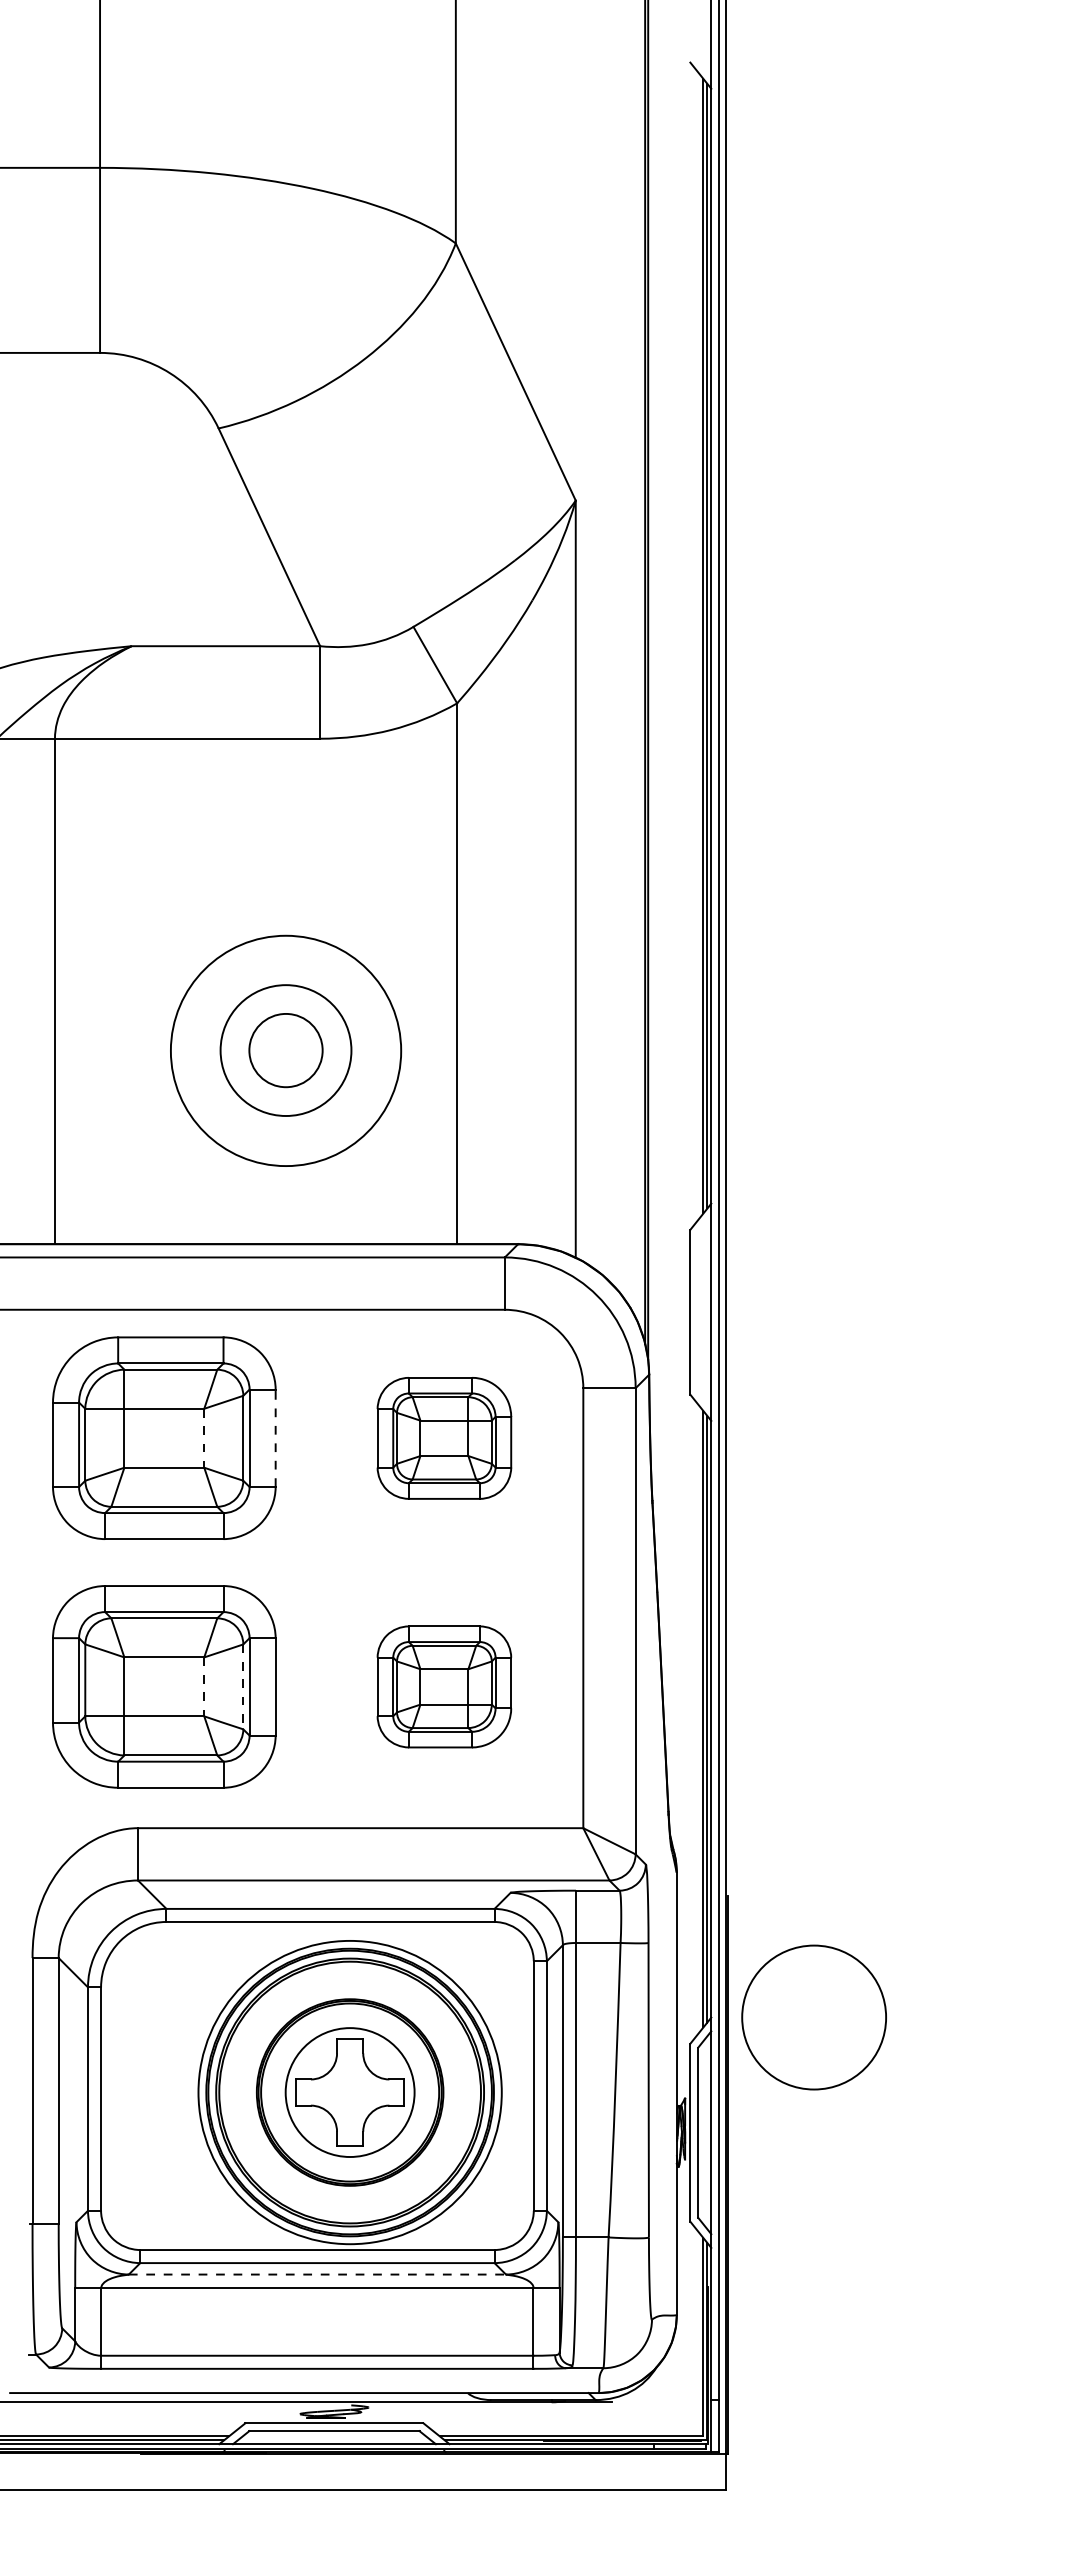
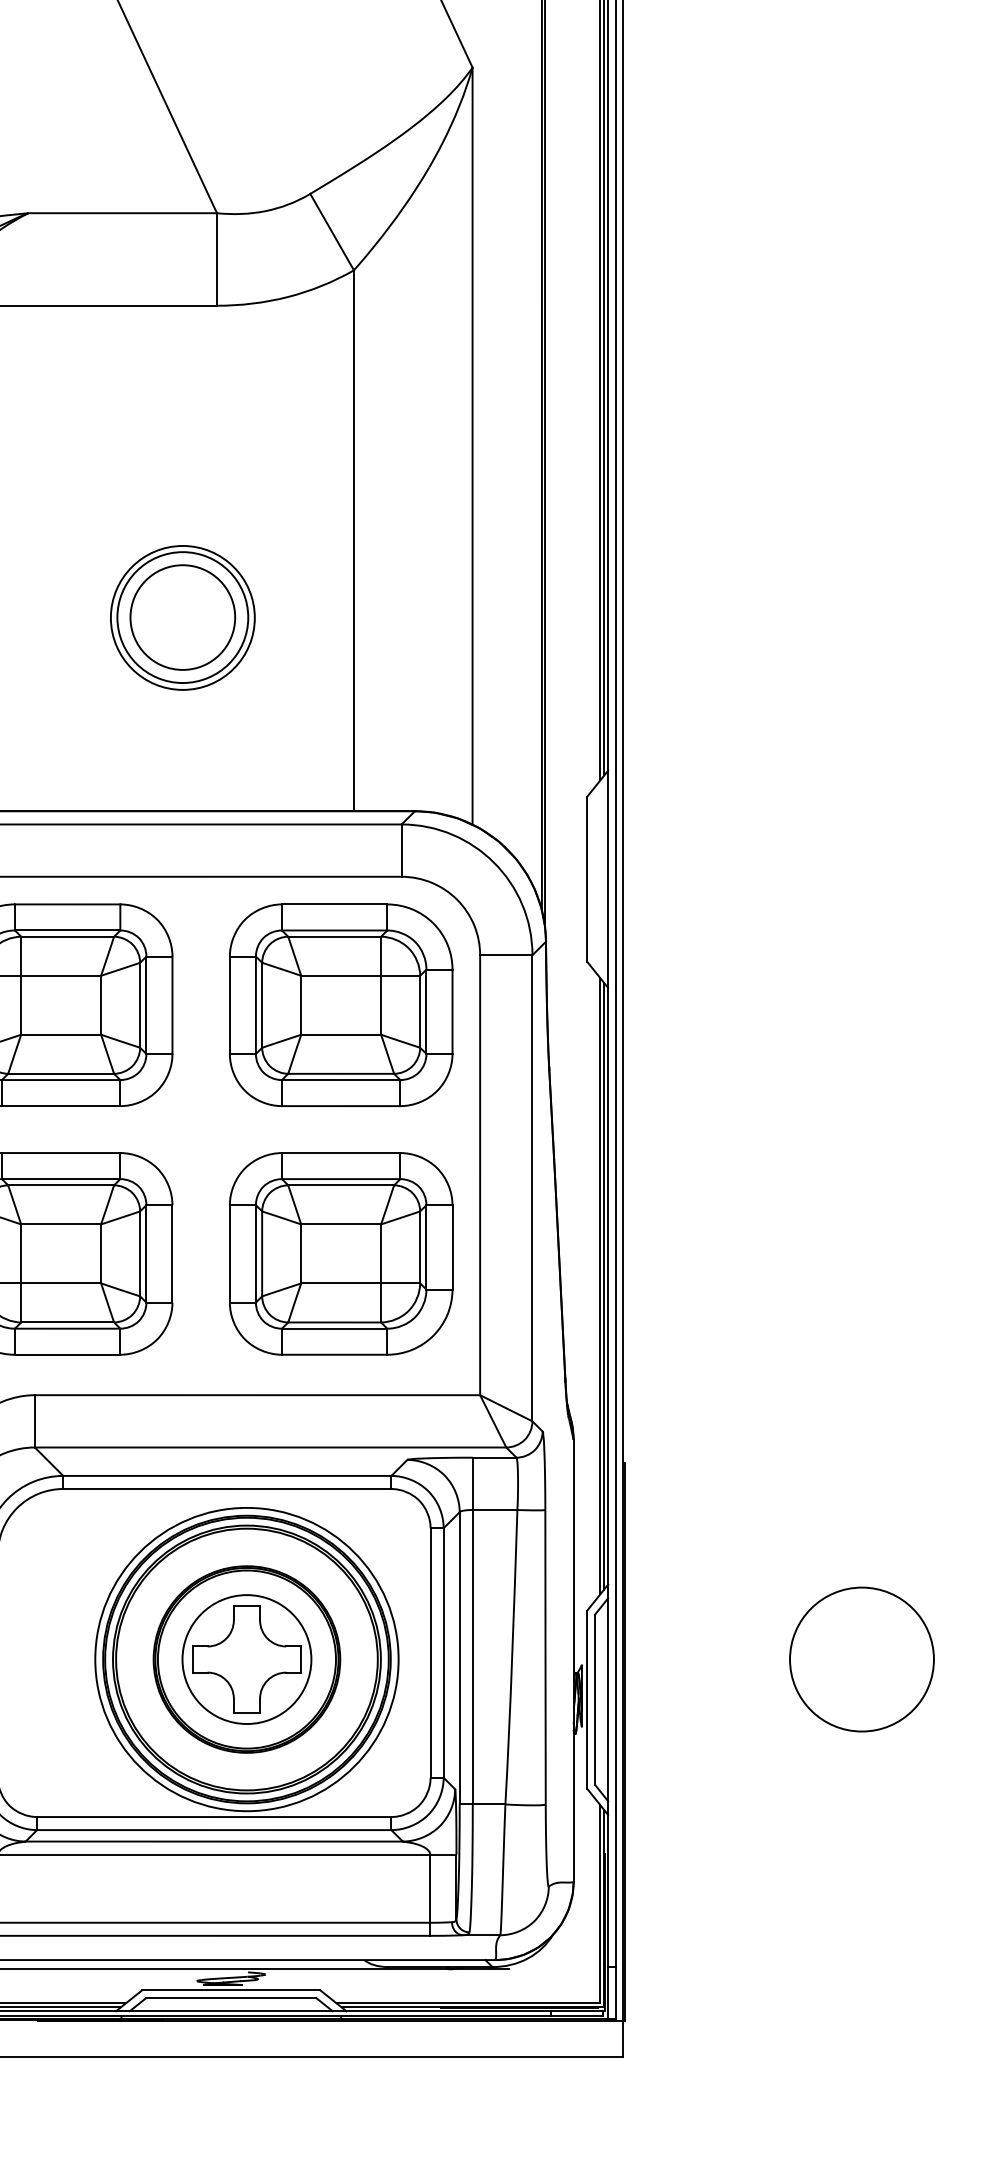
circle: (285, 1050) -> (182, 617), size x1.43
circle: (286, 1050) -> (183, 617), size x0.62
line: (204, 1438) -> (101, 1005), dashed -> solid
line: (275, 1438) -> (172, 1005), dashed -> solid
part: (444, 1438) -> (341, 1005), size x1.67
part: (444, 1686) -> (341, 1253), size x1.67
line: (204, 1687) -> (101, 1254), dashed -> solid
line: (243, 1687) -> (140, 1254), dashed -> solid
circle: (813, 2017) -> (861, 1659), moved
line: (317, 2274) -> (214, 1841), dashed -> solid

